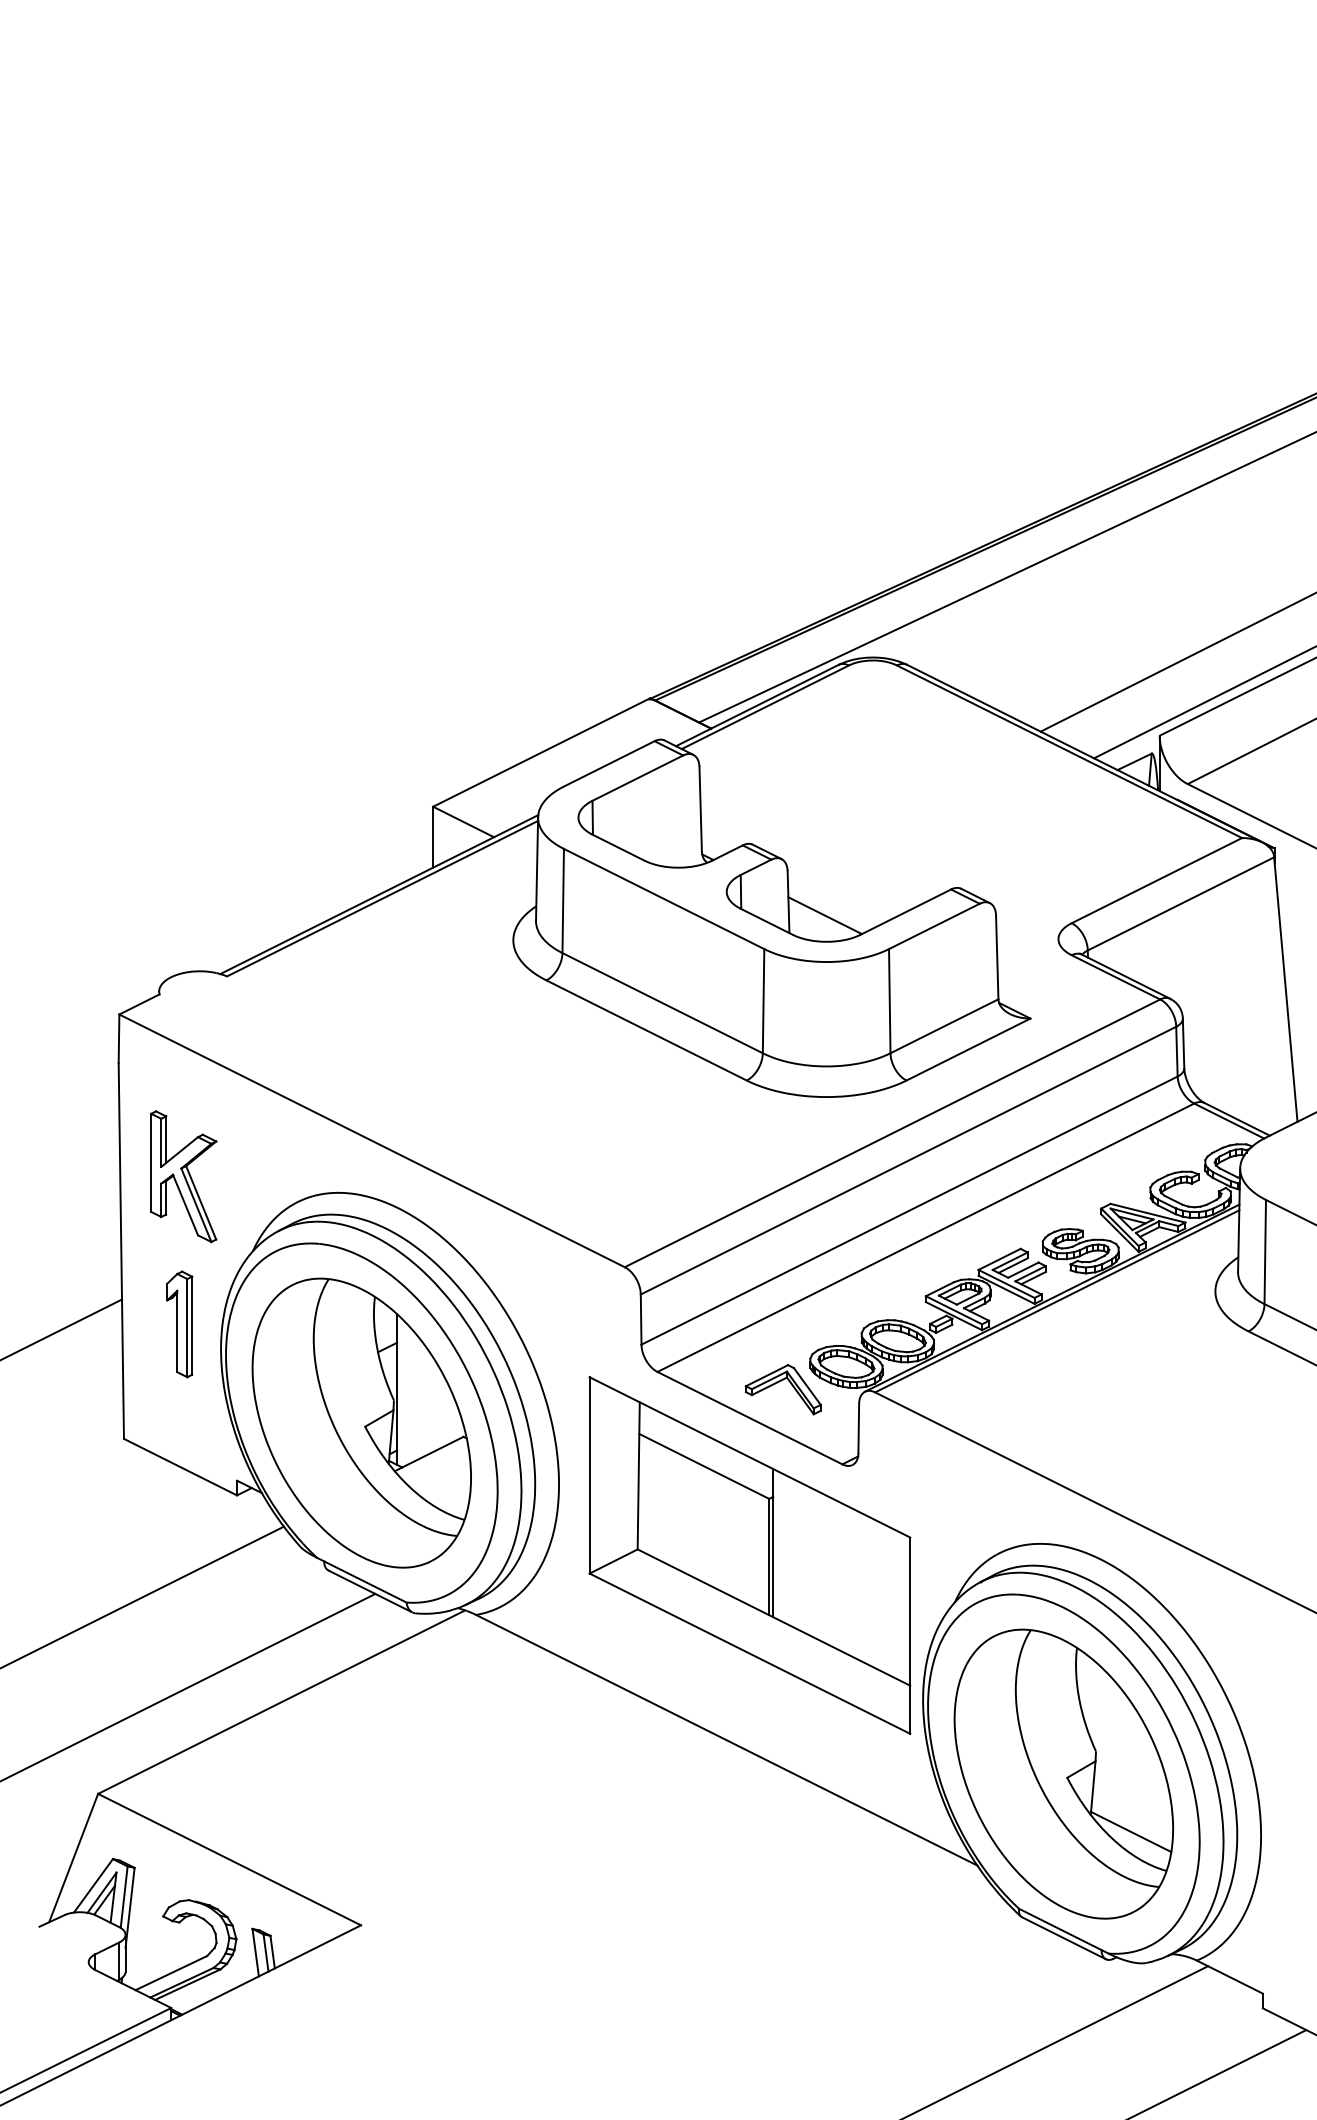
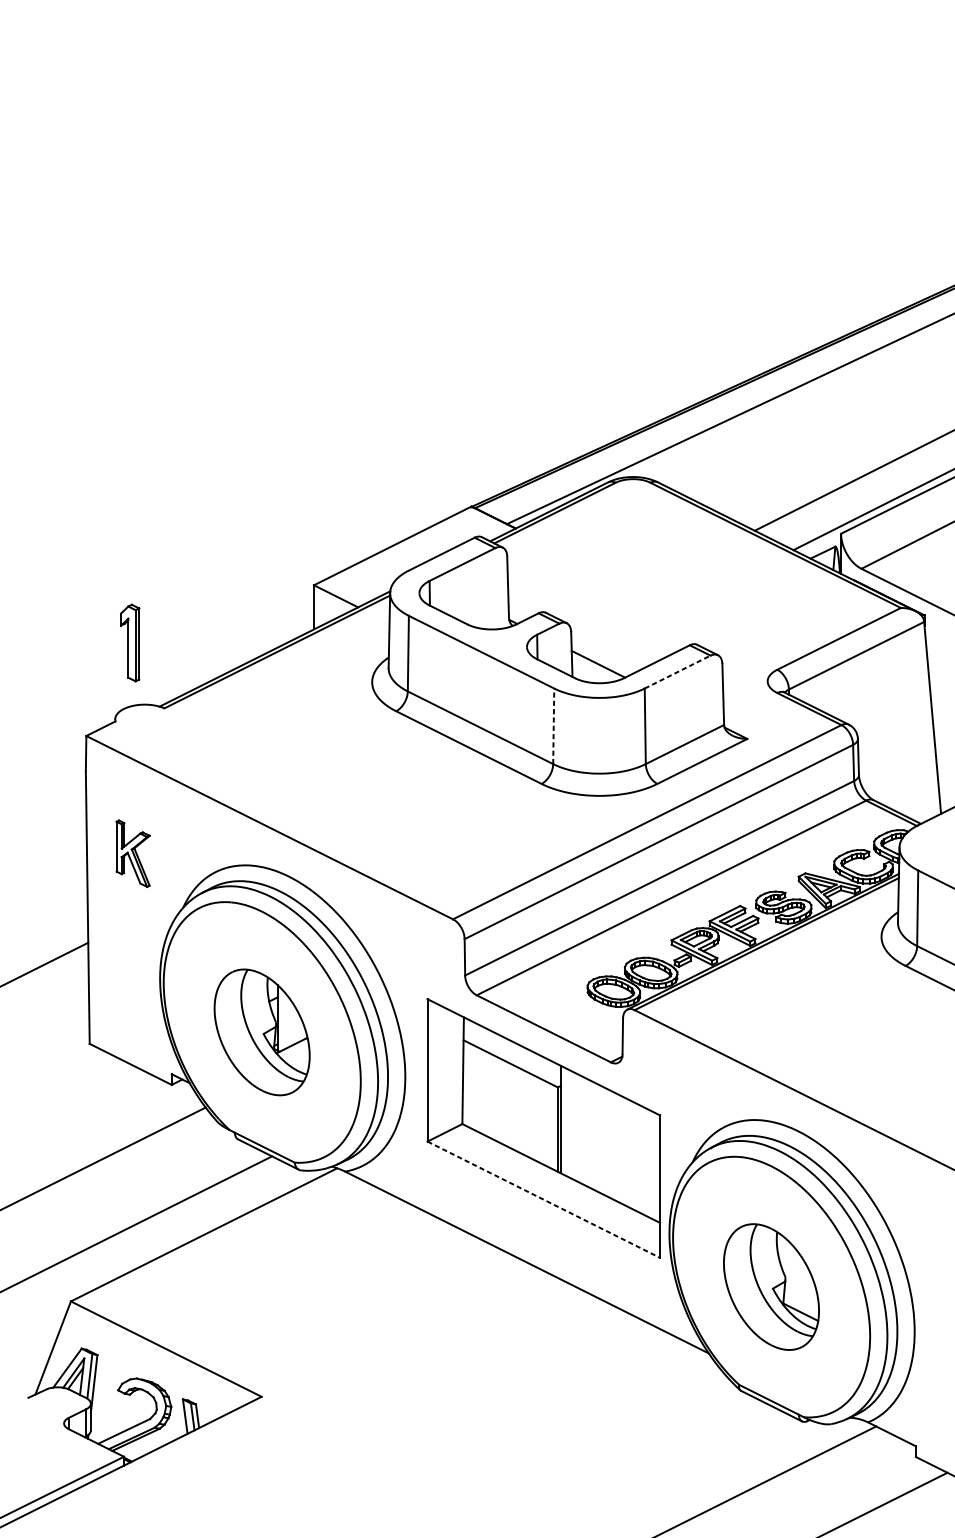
line: (934, 926) -> (677, 672), solid -> dashed
line: (763, 1000) -> (553, 725), solid -> dashed
part: (183, 1176) -> (132, 853), size x0.7
part: (179, 1324) -> (129, 643), moved
part: (779, 1382) -> (565, 1002), removed
part: (361, 1422) -> (262, 1031), size x0.6
line: (750, 1653) -> (544, 1199), solid -> dashed
part: (1063, 1773) -> (771, 1286), size x0.6

